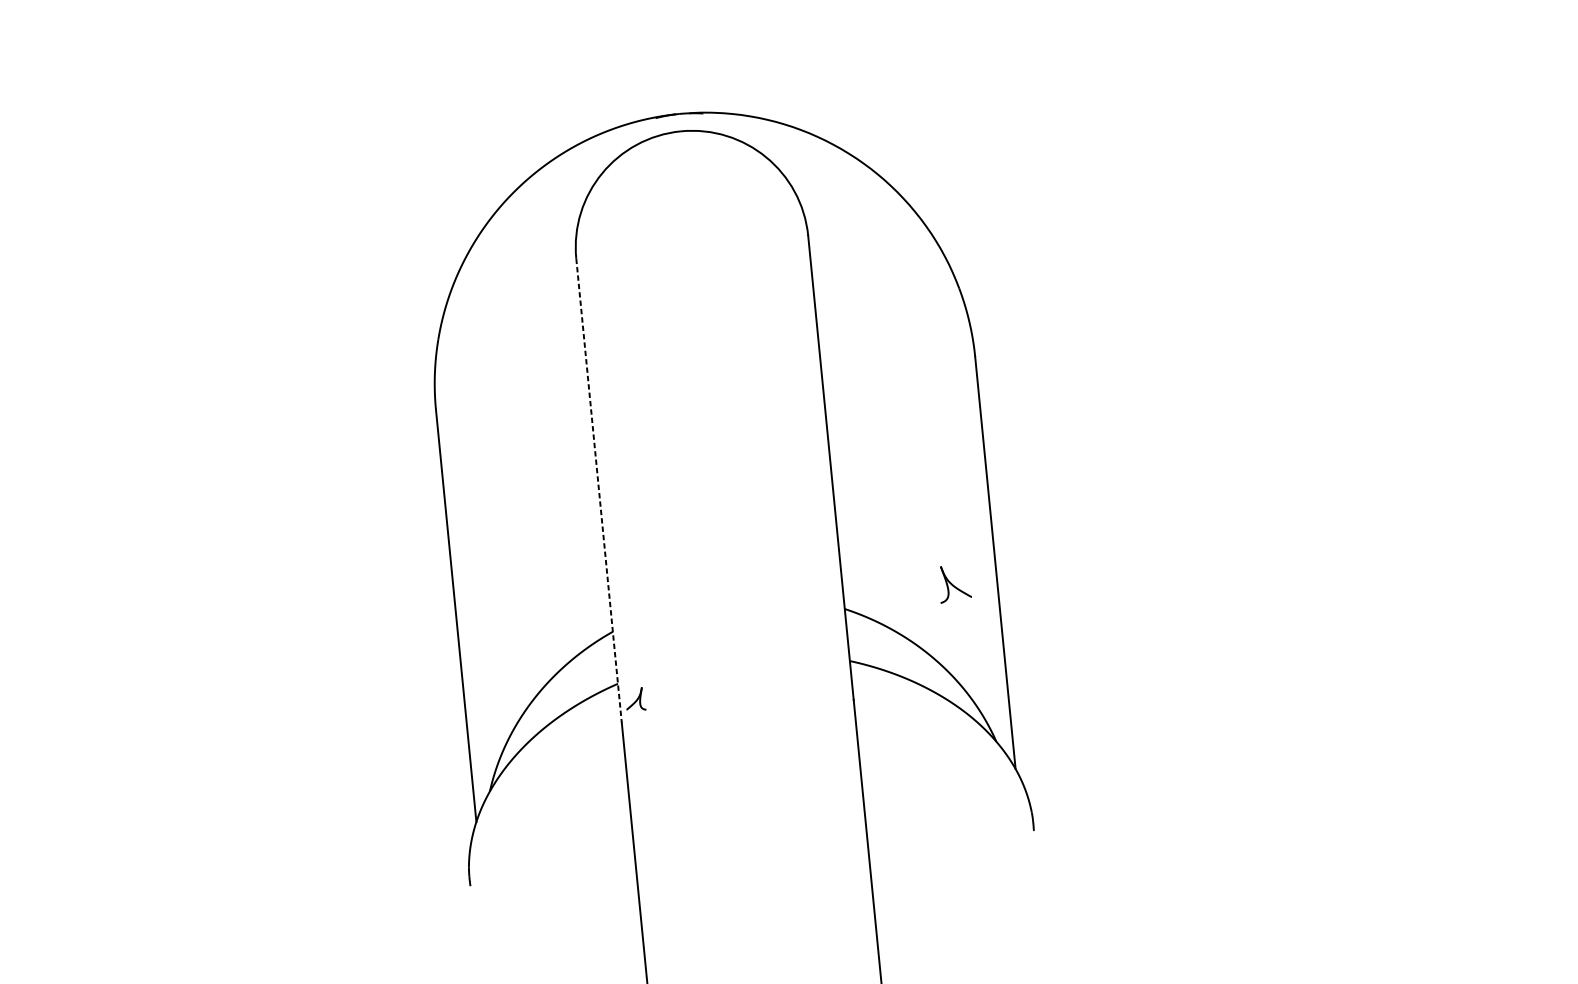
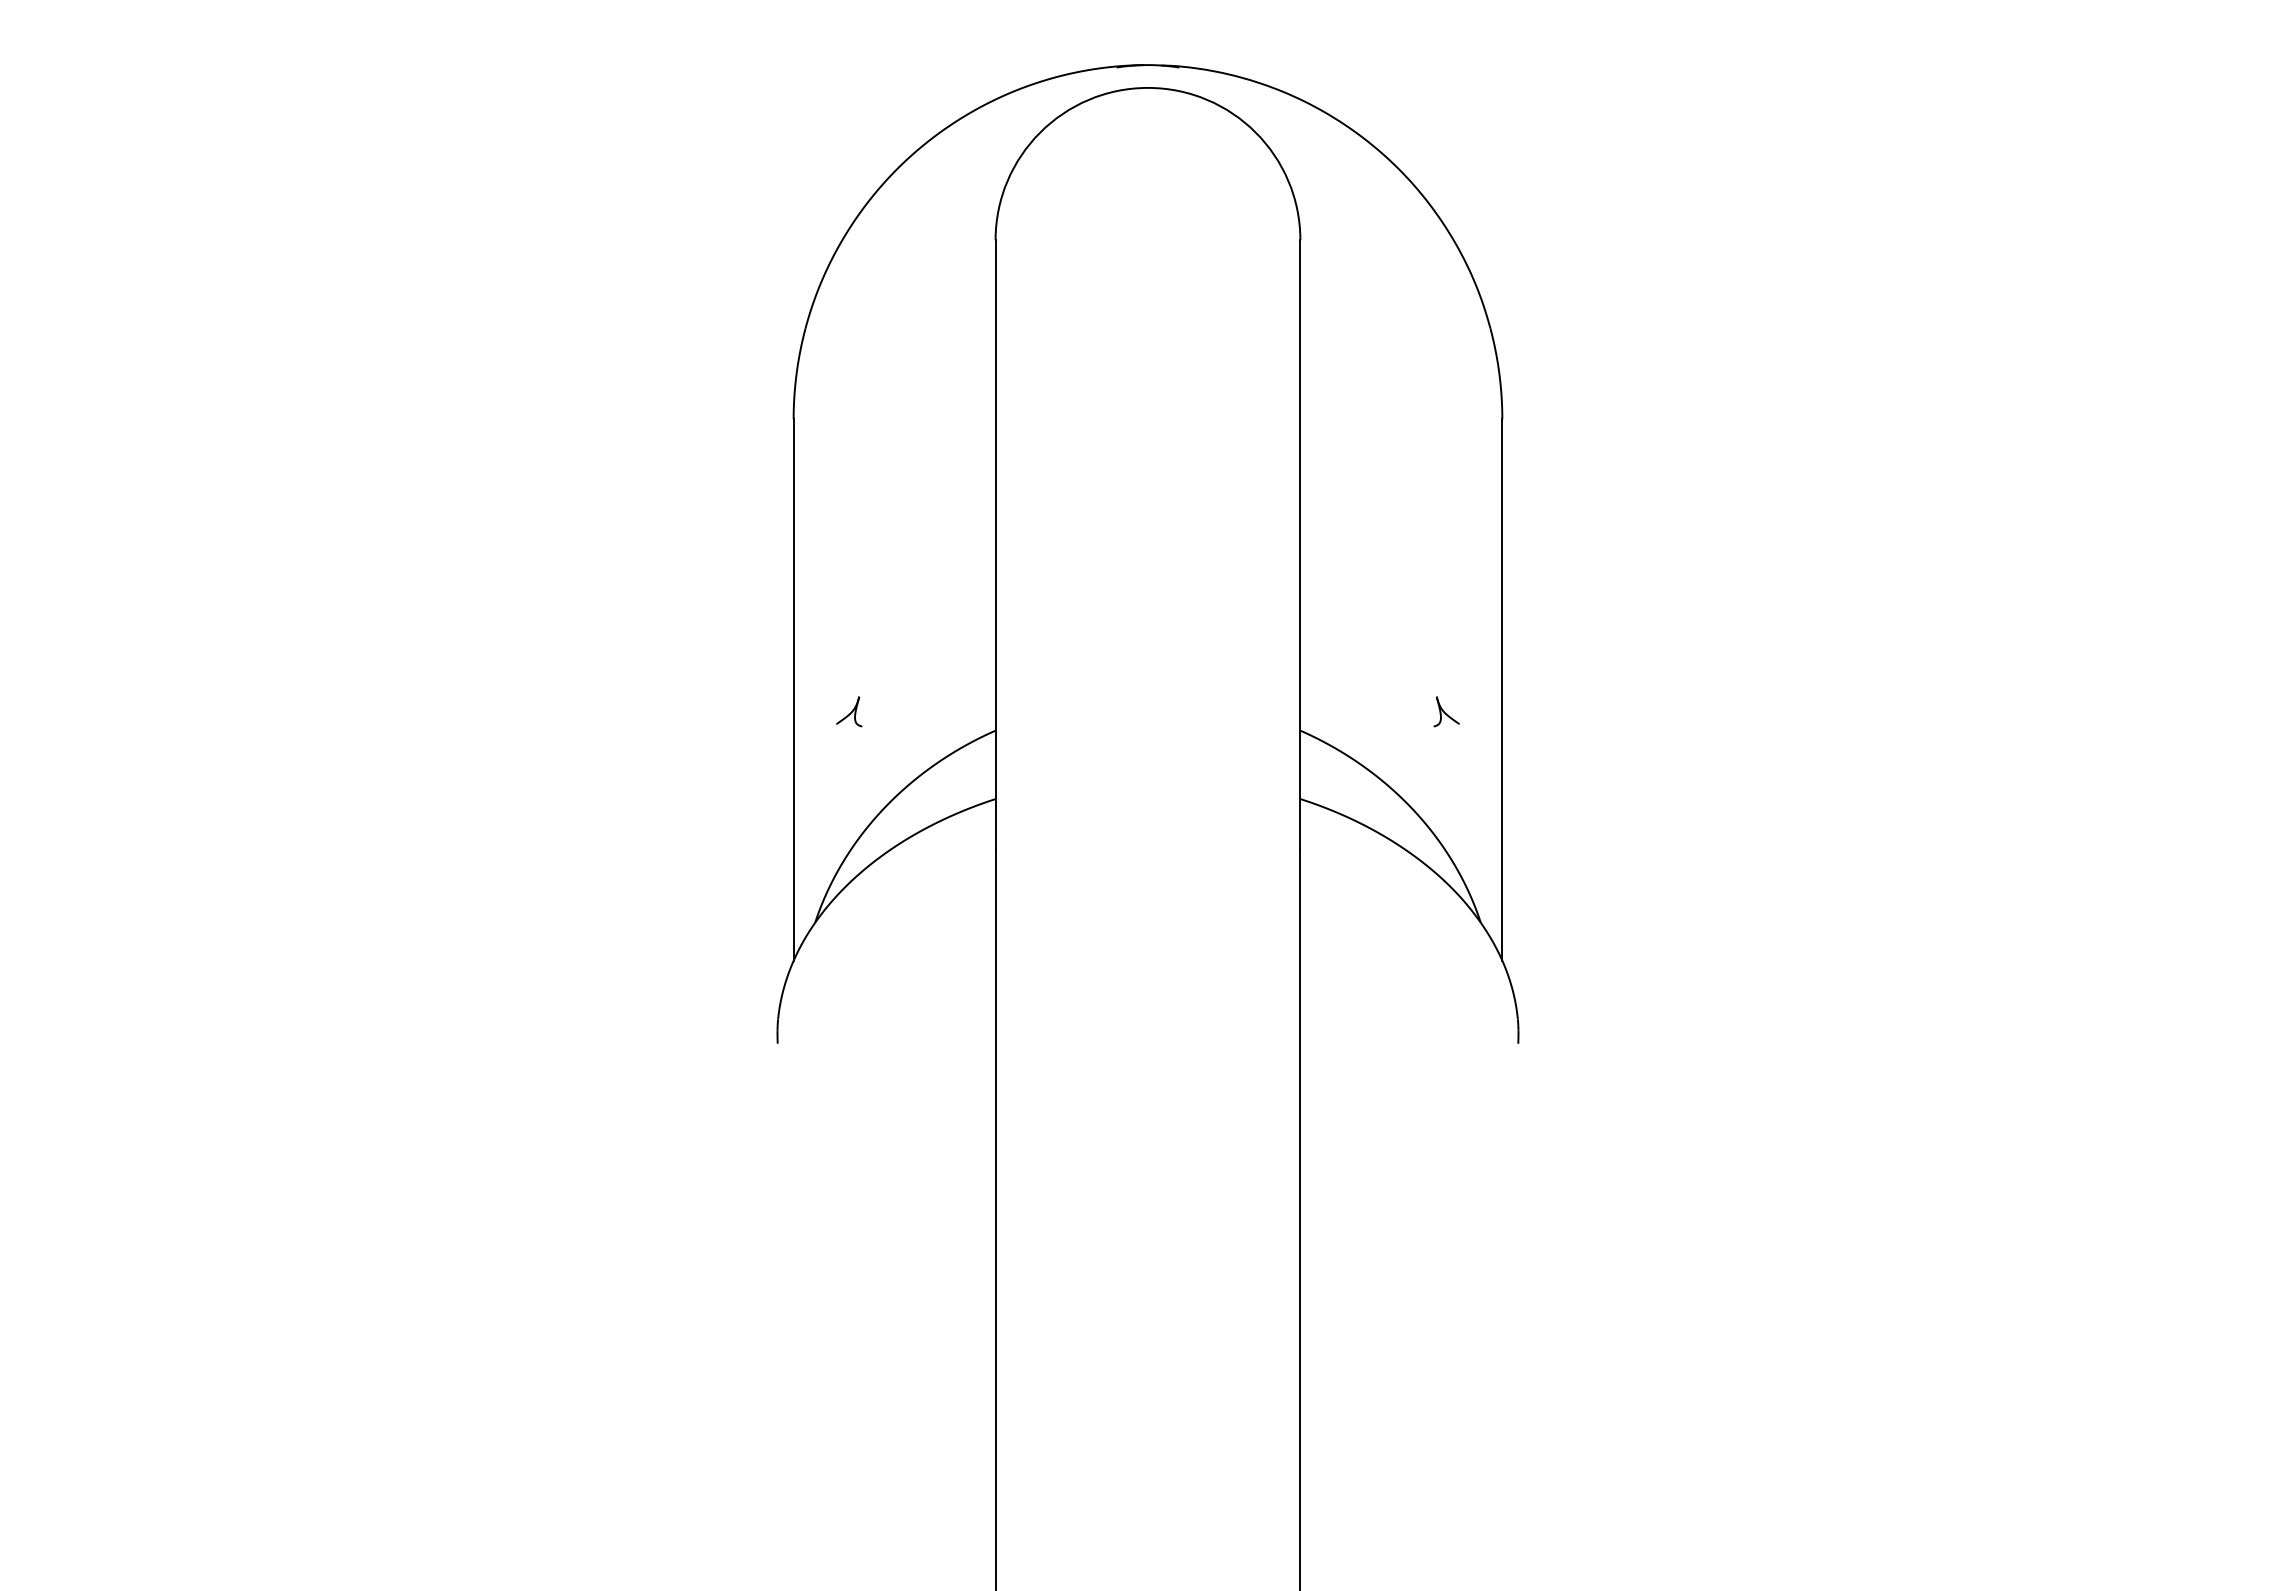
line: (599, 490) -> (995, 545), dashed -> solid
part: (954, 583) -> (1446, 711), size x0.62
part: (635, 699) -> (849, 711), moved

